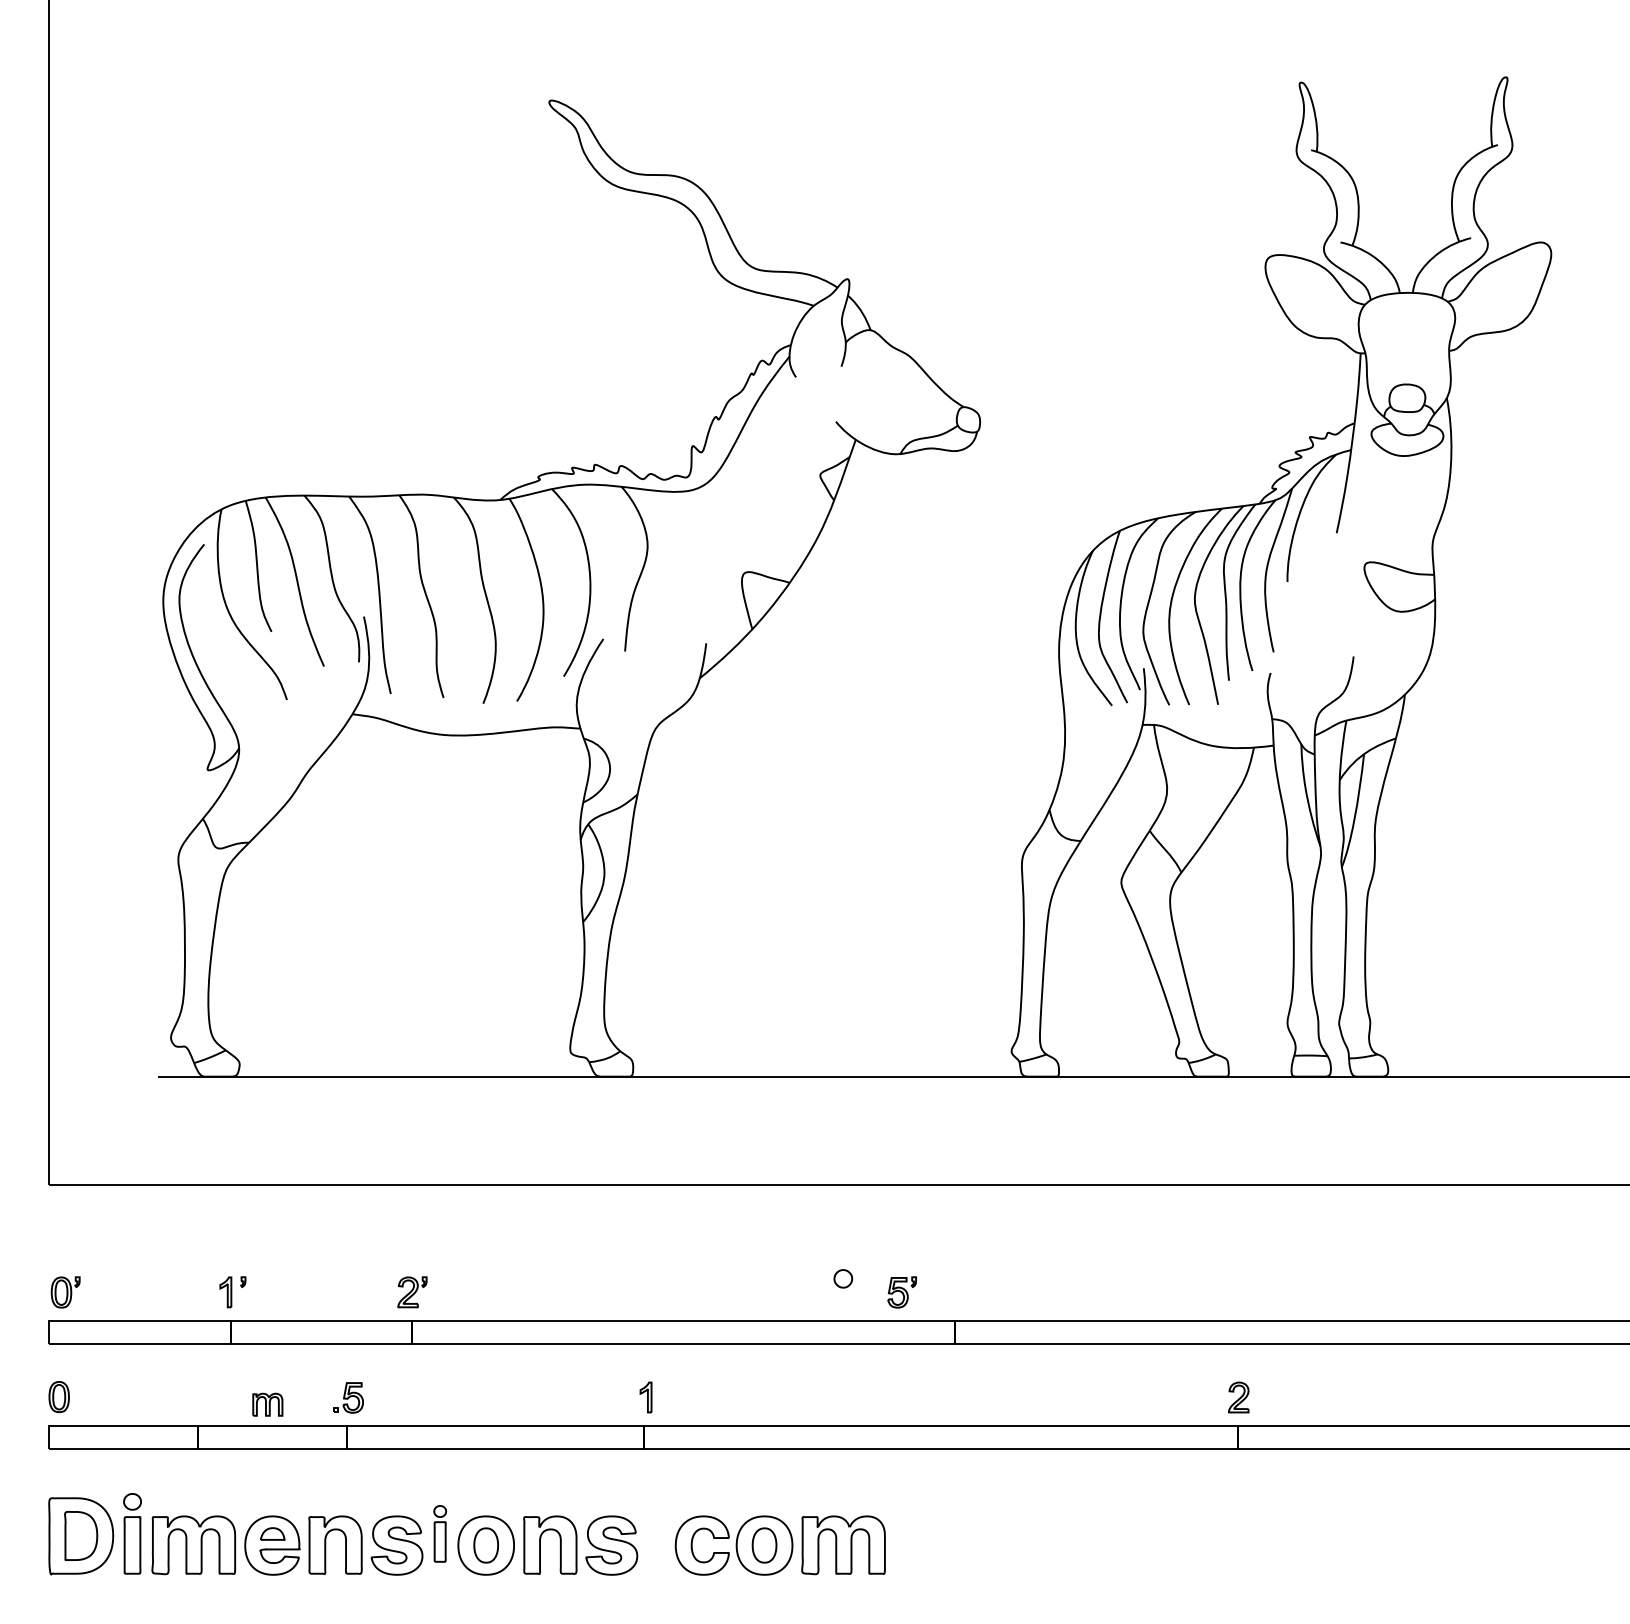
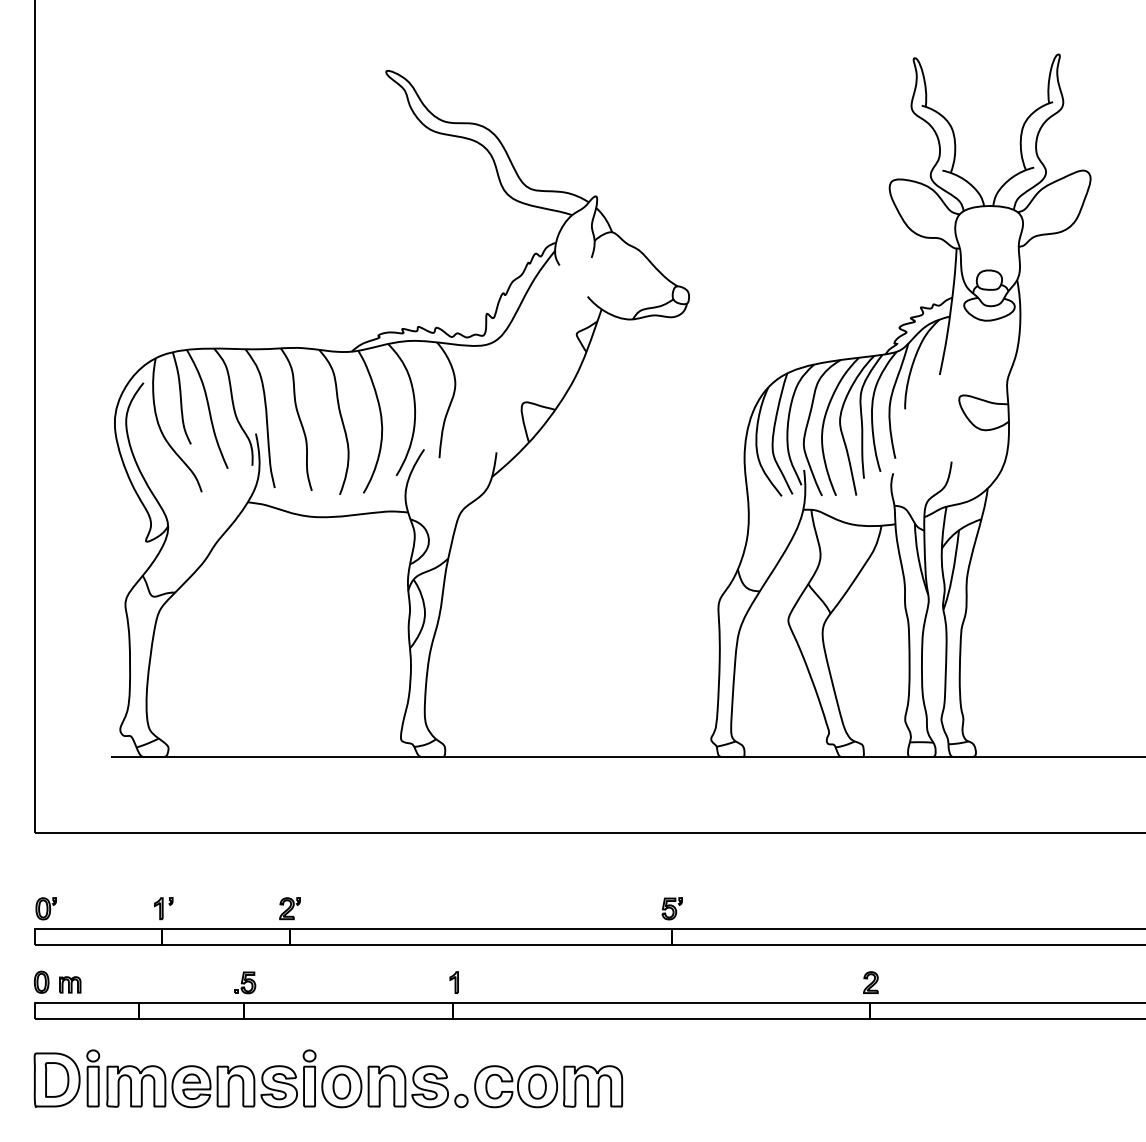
part: (843, 1278) -> (461, 1100), moved
part: (901, 1292) -> (671, 908), moved
part: (267, 1404) -> (70, 984), moved
part: (439, 1533) -> (309, 1078), size x1.43

